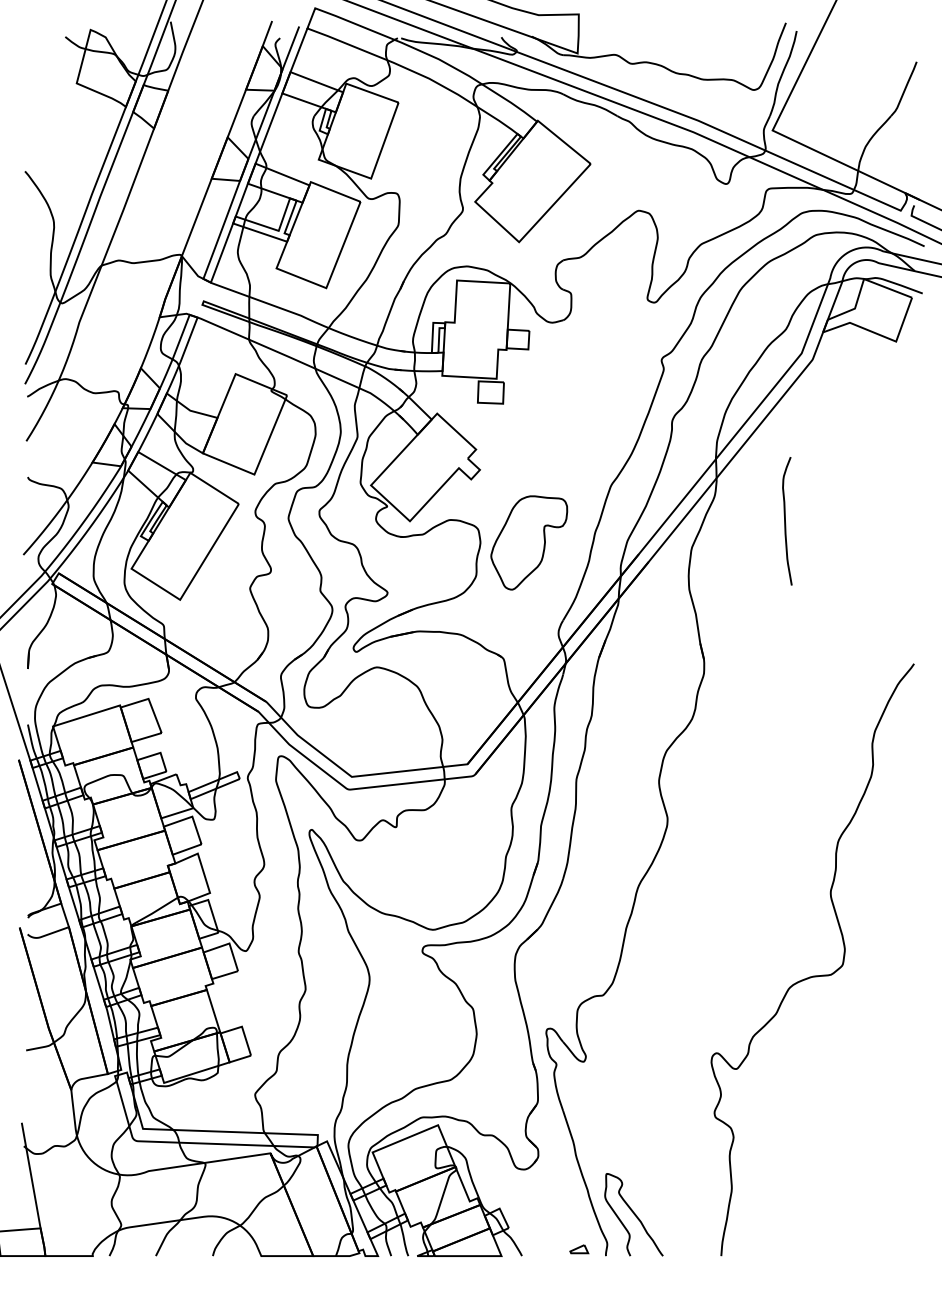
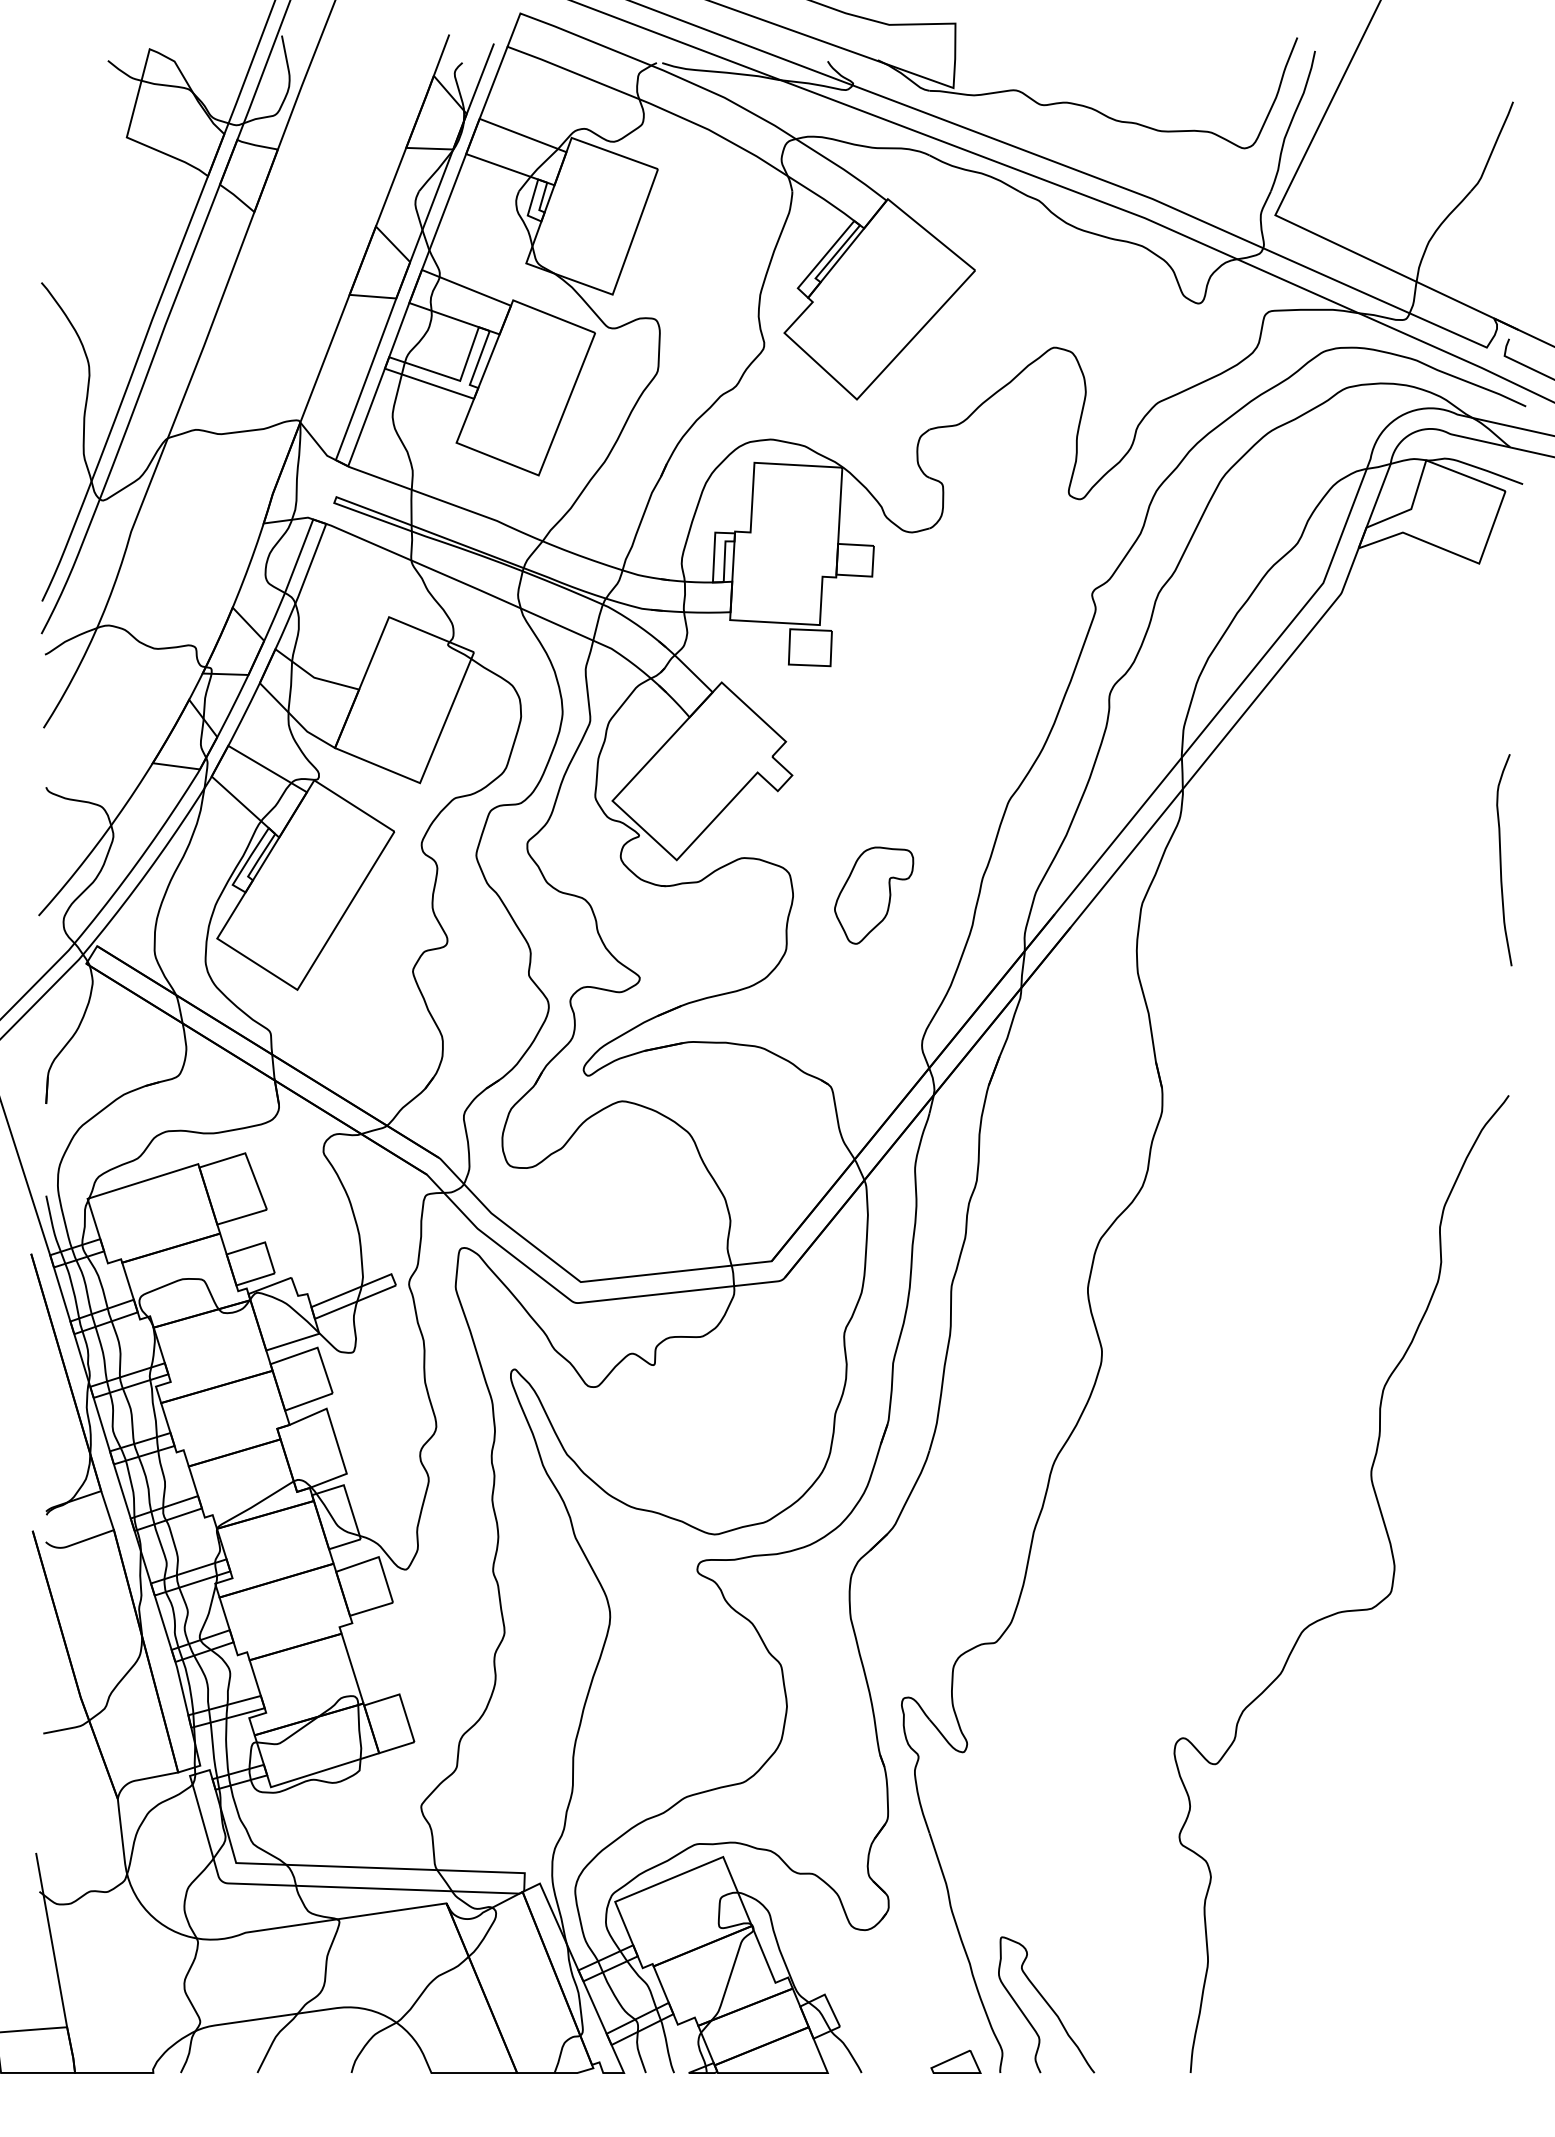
curve: (785, 521) -> (1501, 860), moved
part: (529, 542) -> (874, 895), size x0.62
part: (579, 1248) -> (956, 2060), size x1.67

